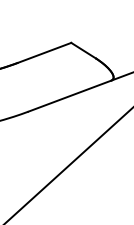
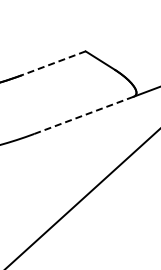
line: (44, 53) -> (53, 63), solid -> dashed
line: (70, 96) -> (84, 115), solid -> dashed

